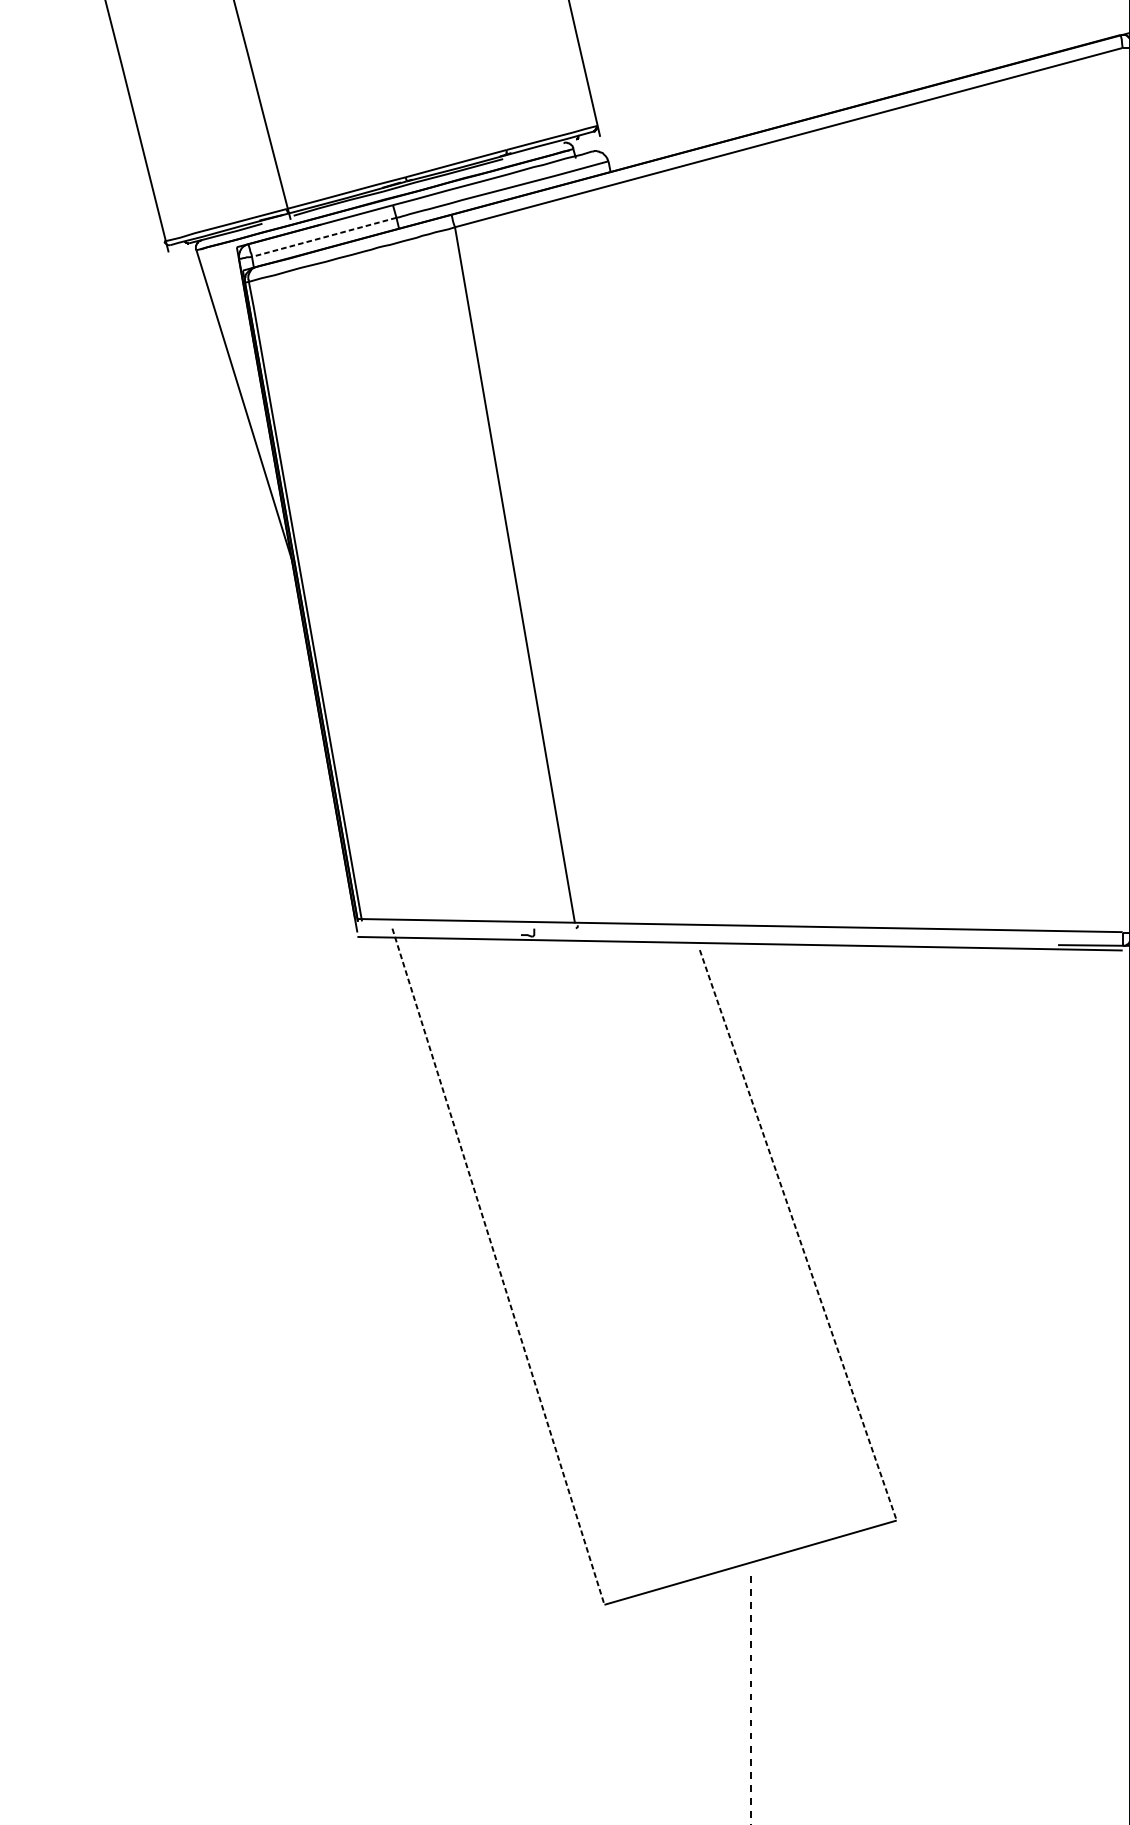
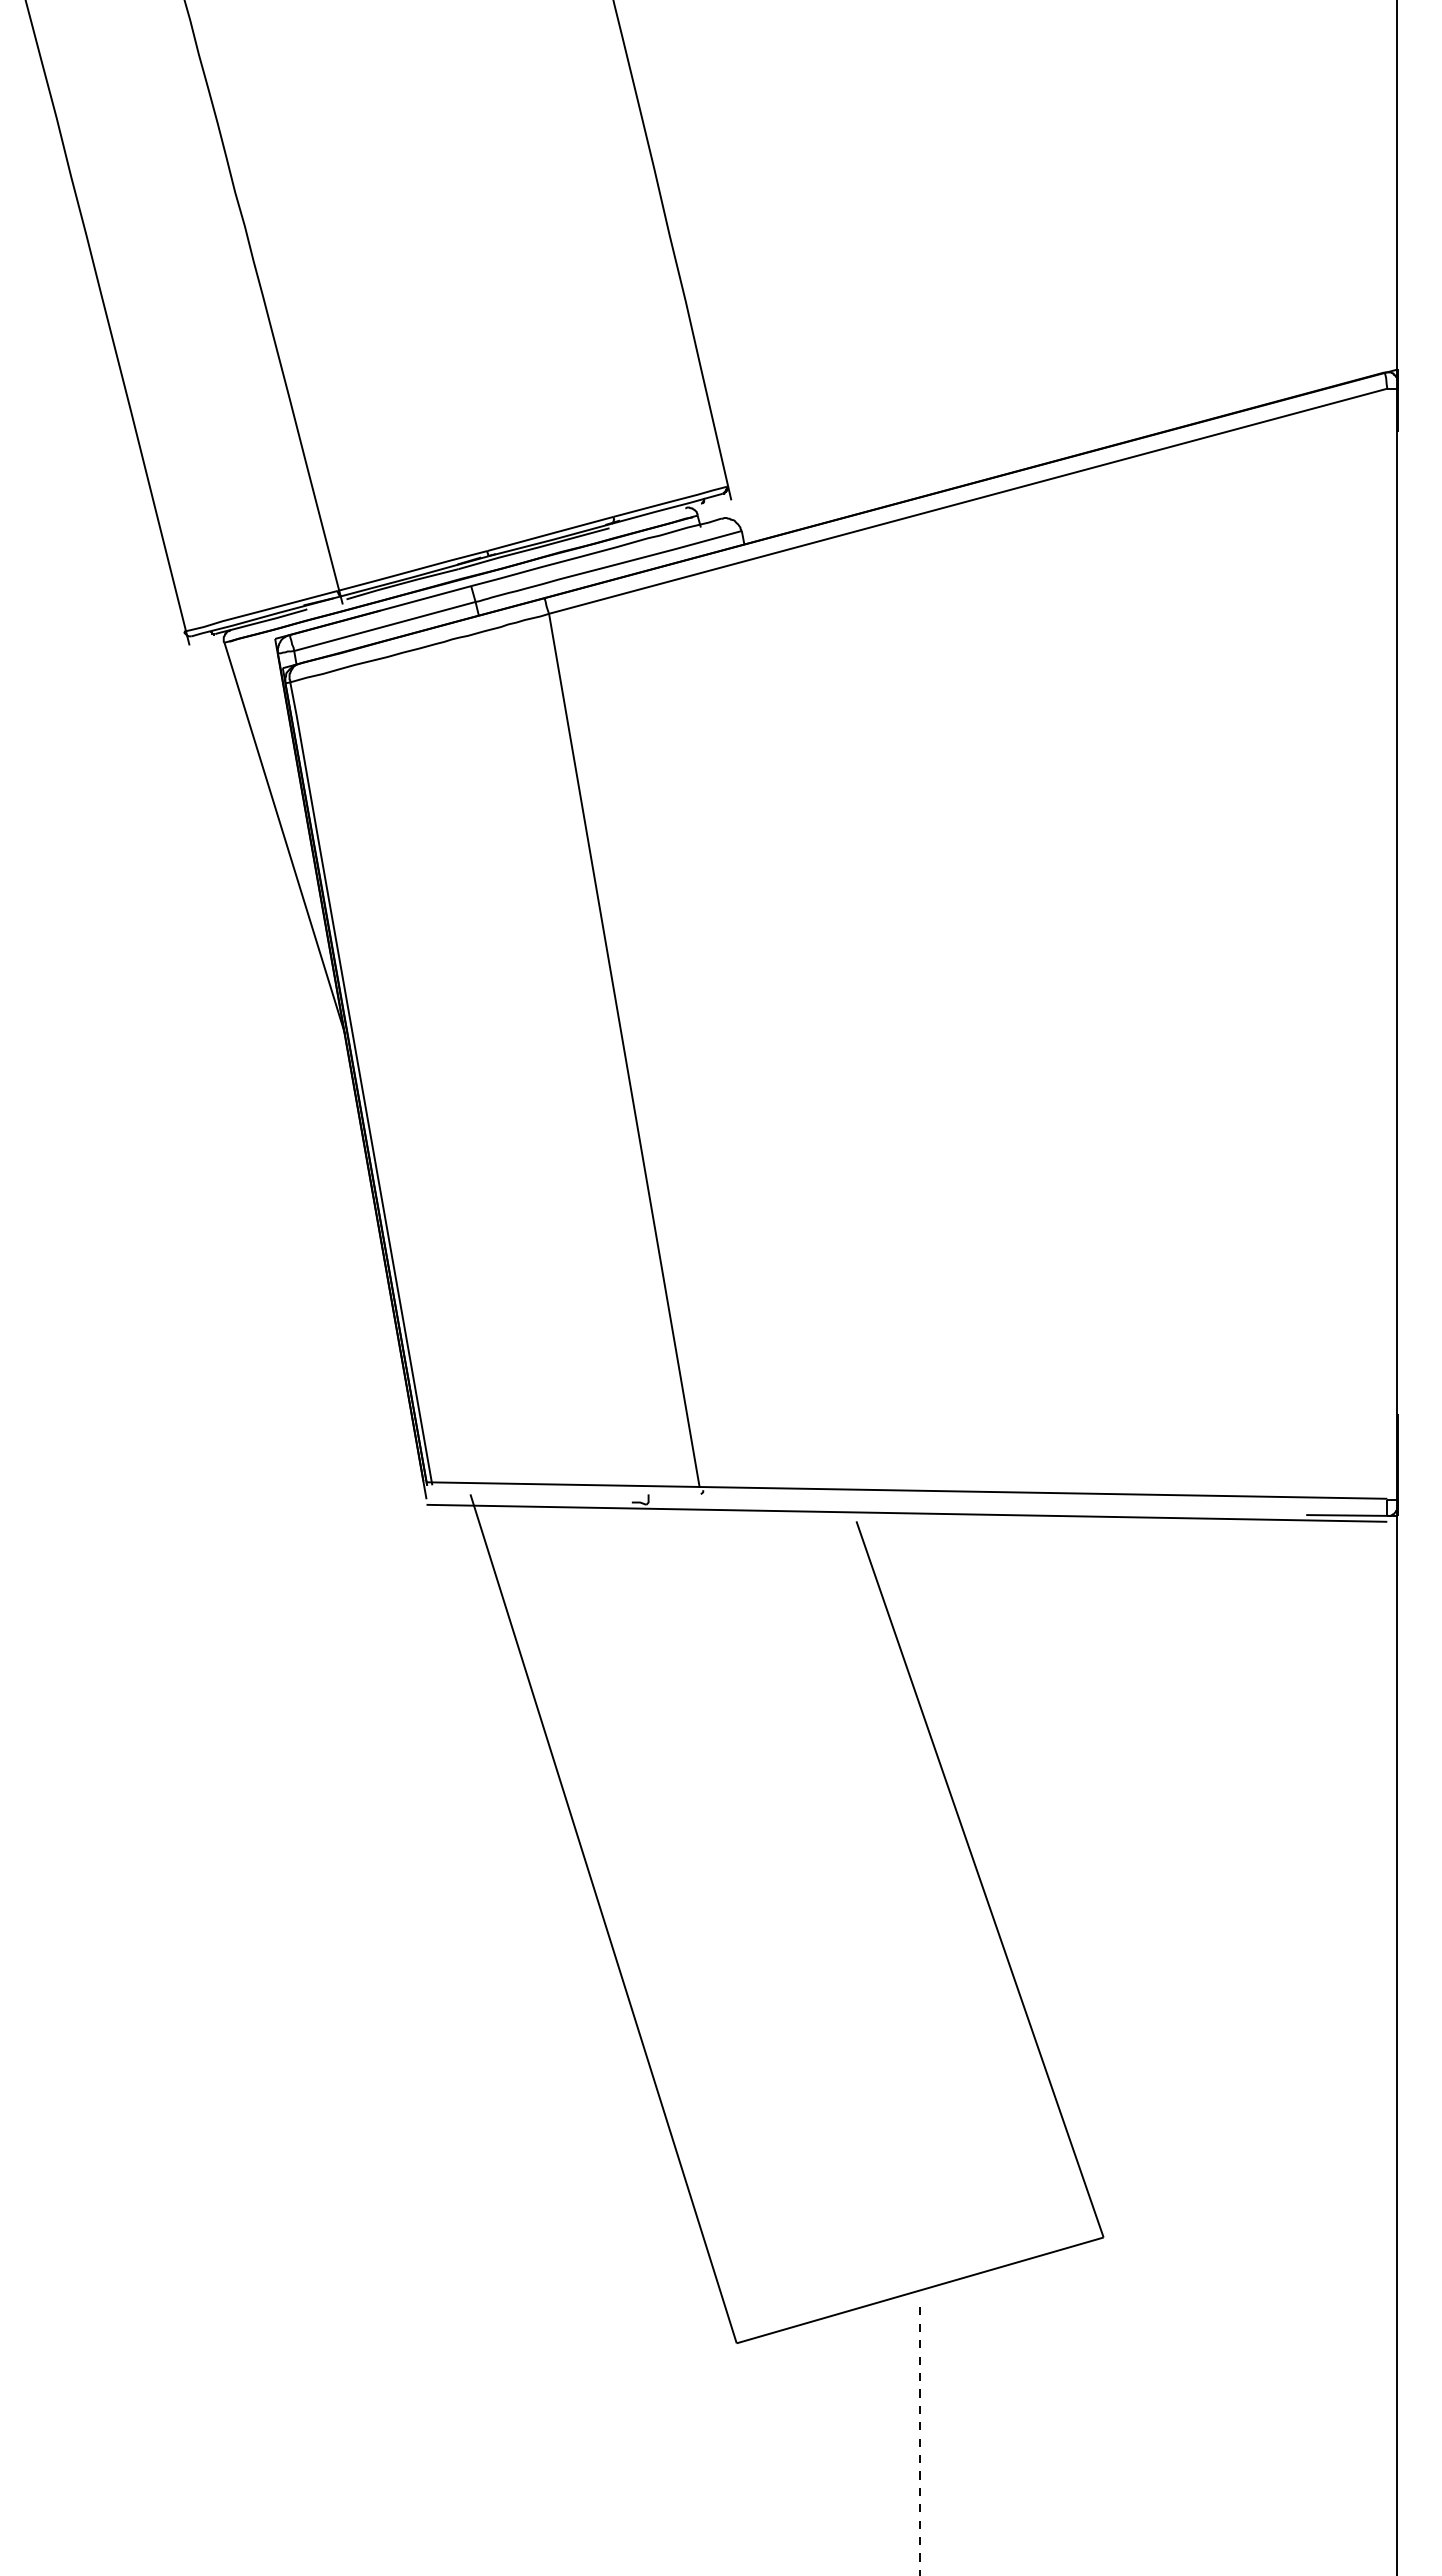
line: (323, 237) -> (384, 626), dashed -> solid
line: (798, 1235) -> (980, 1879), dashed -> solid
line: (498, 1266) -> (603, 1918), dashed -> solid

